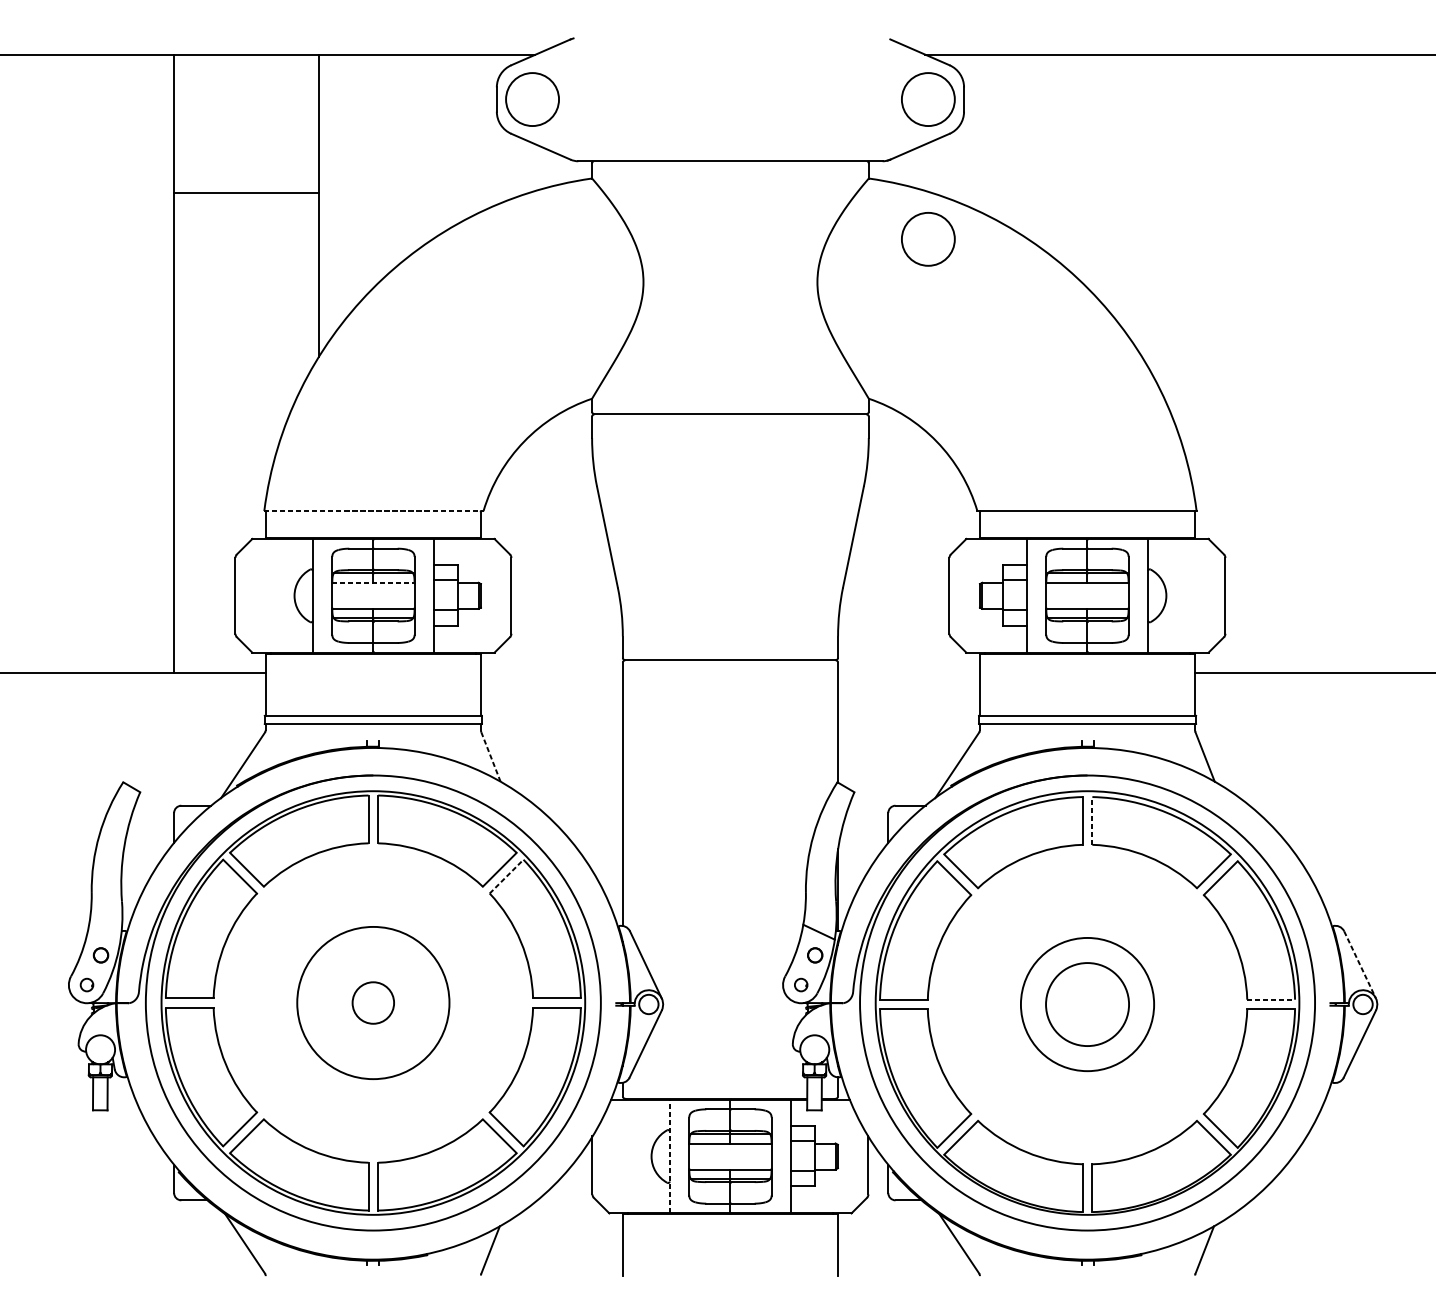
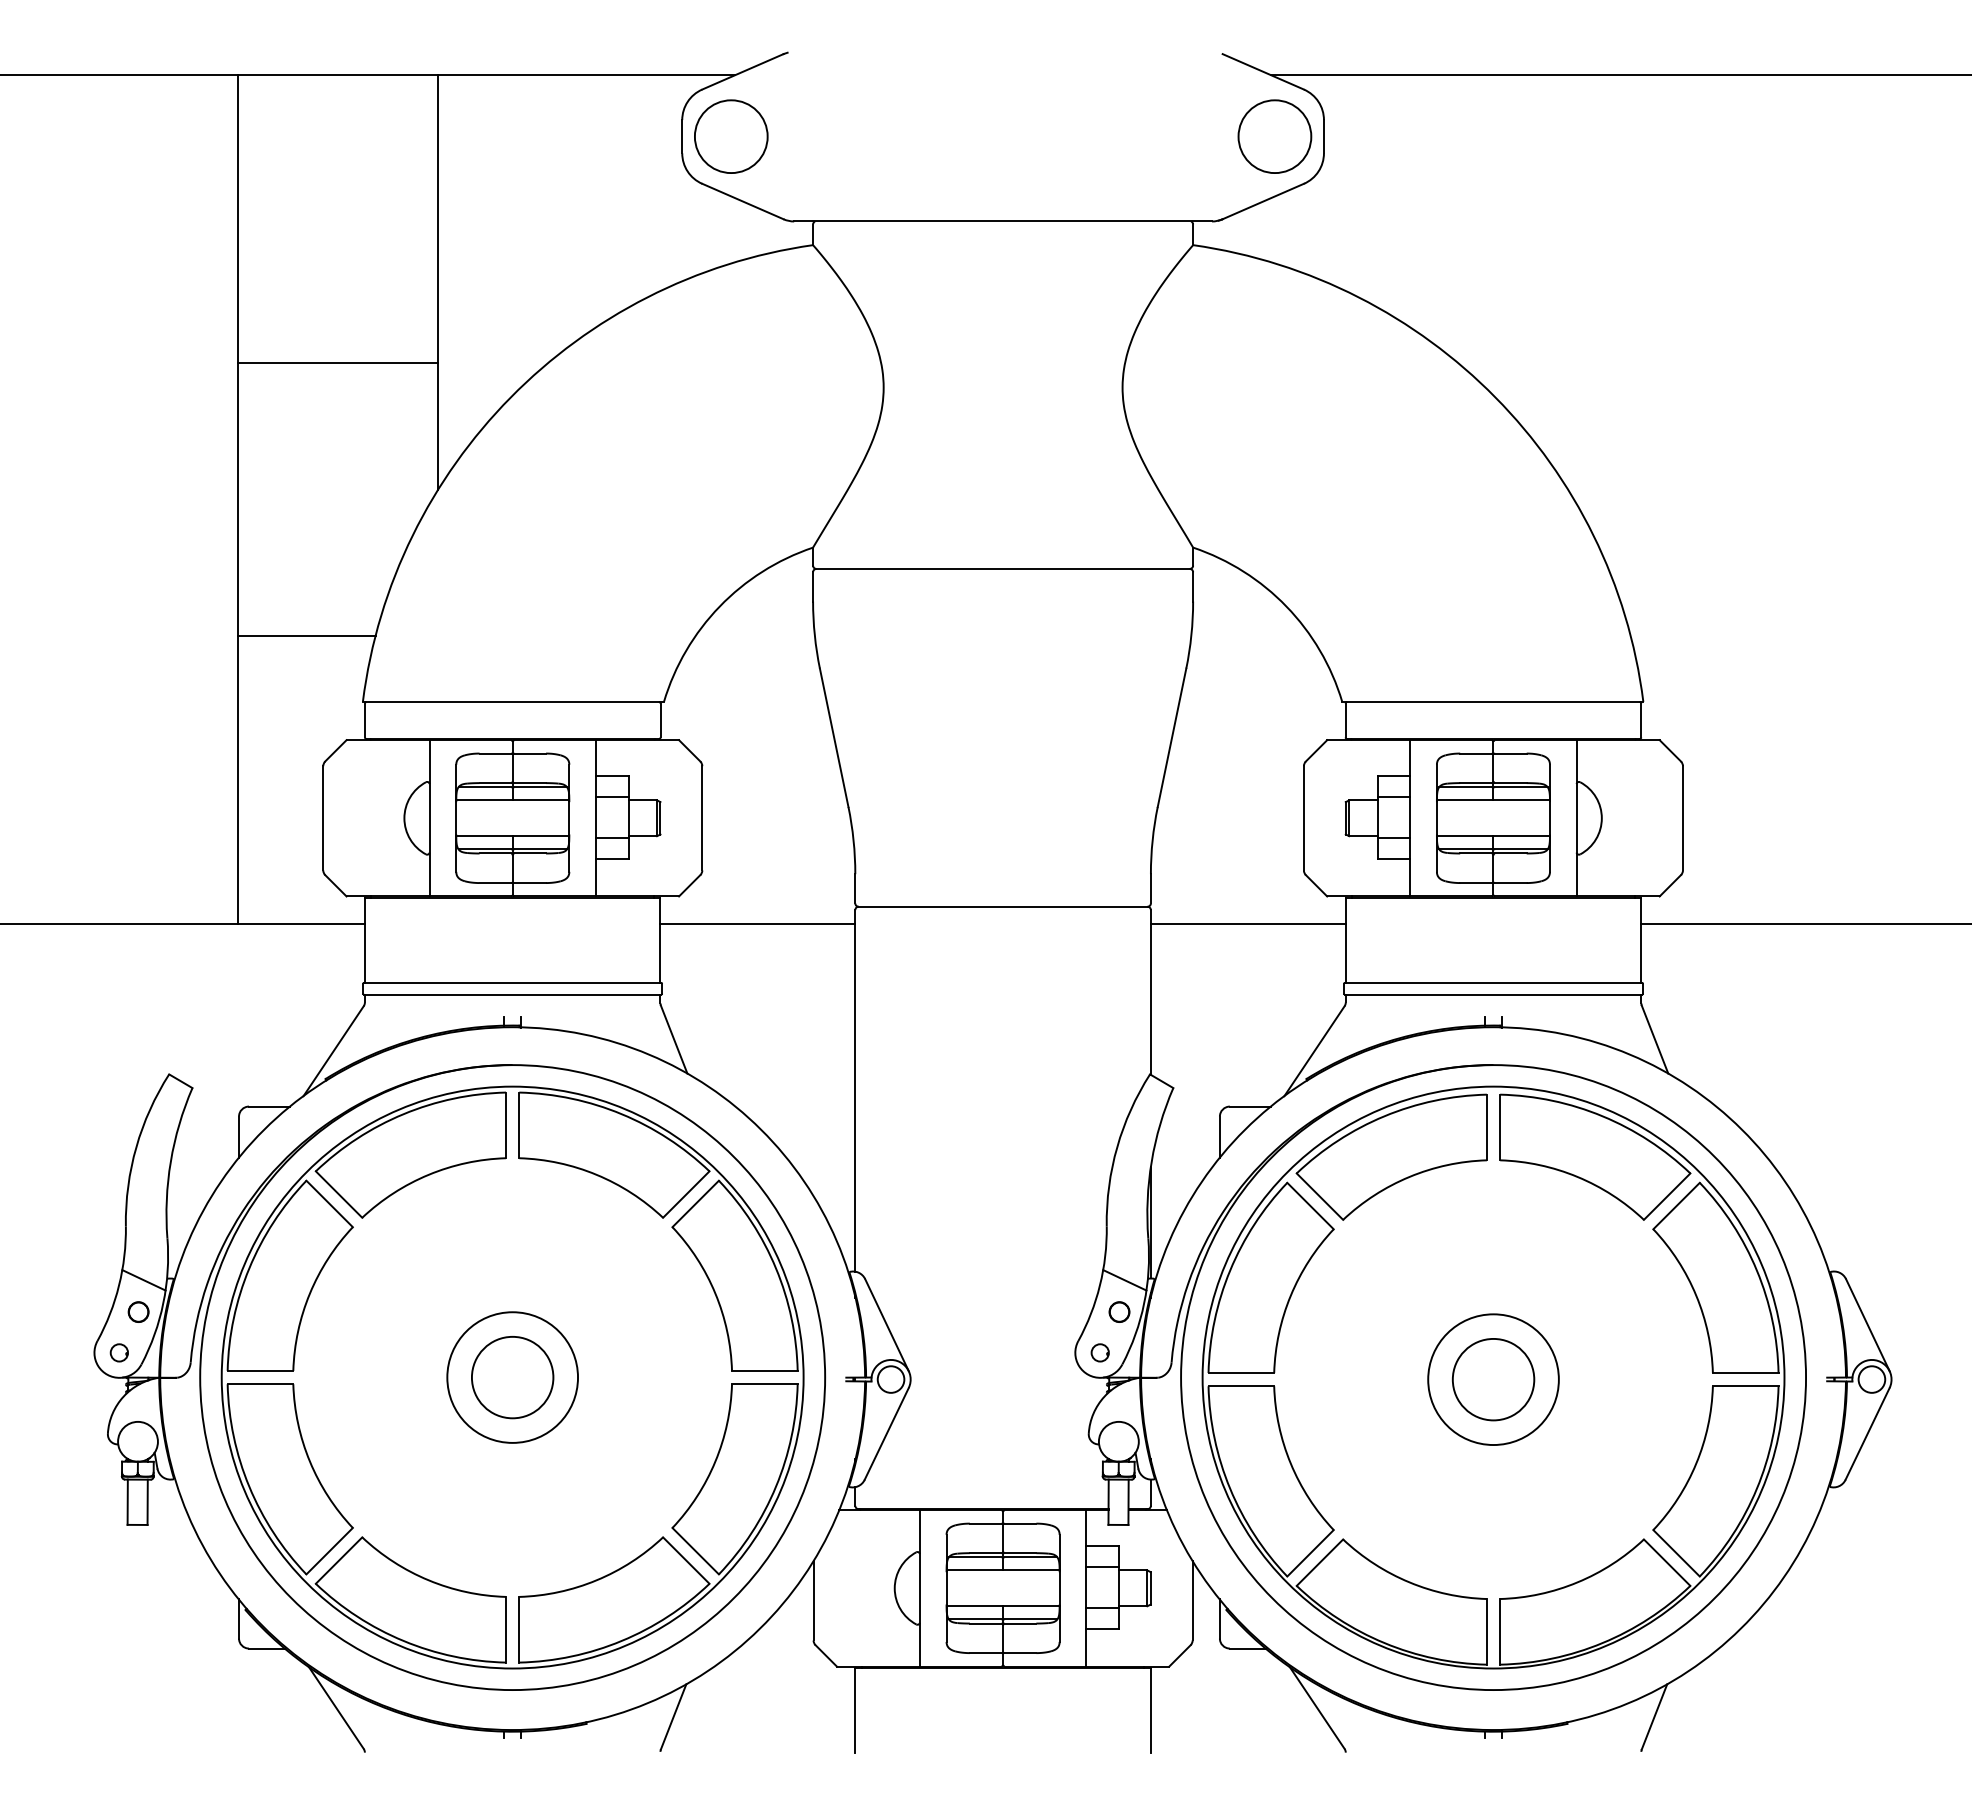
line: (245, 192) -> (337, 362), moved
circle: (928, 239) -> (1274, 328), removed
line: (223, 463) -> (306, 636), added
line: (373, 510) -> (513, 701), dashed -> solid
line: (373, 582) -> (512, 800), dashed -> solid
line: (551, 672) -> (757, 923), added
line: (908, 672) -> (1247, 923), added
line: (491, 756) -> (674, 1039), dashed -> solid
line: (1092, 820) -> (1500, 1127), dashed -> solid
line: (506, 876) -> (695, 1203), dashed -> solid
line: (104, 932) -> (143, 1280), added
line: (1359, 965) -> (1867, 1325), dashed -> solid
line: (1270, 1000) -> (1745, 1373), dashed -> solid
circle: (373, 1002) -> (512, 1377), size x0.62
circle: (373, 1002) -> (512, 1377), size x1.43
circle: (1087, 1004) -> (1493, 1379), size x0.71
circle: (1087, 1004) -> (1493, 1379), size x0.71
line: (669, 1155) -> (919, 1587), dashed -> solid

